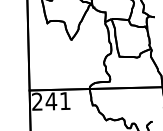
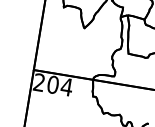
text: (58, 101) -> (60, 86), 241 -> 204

